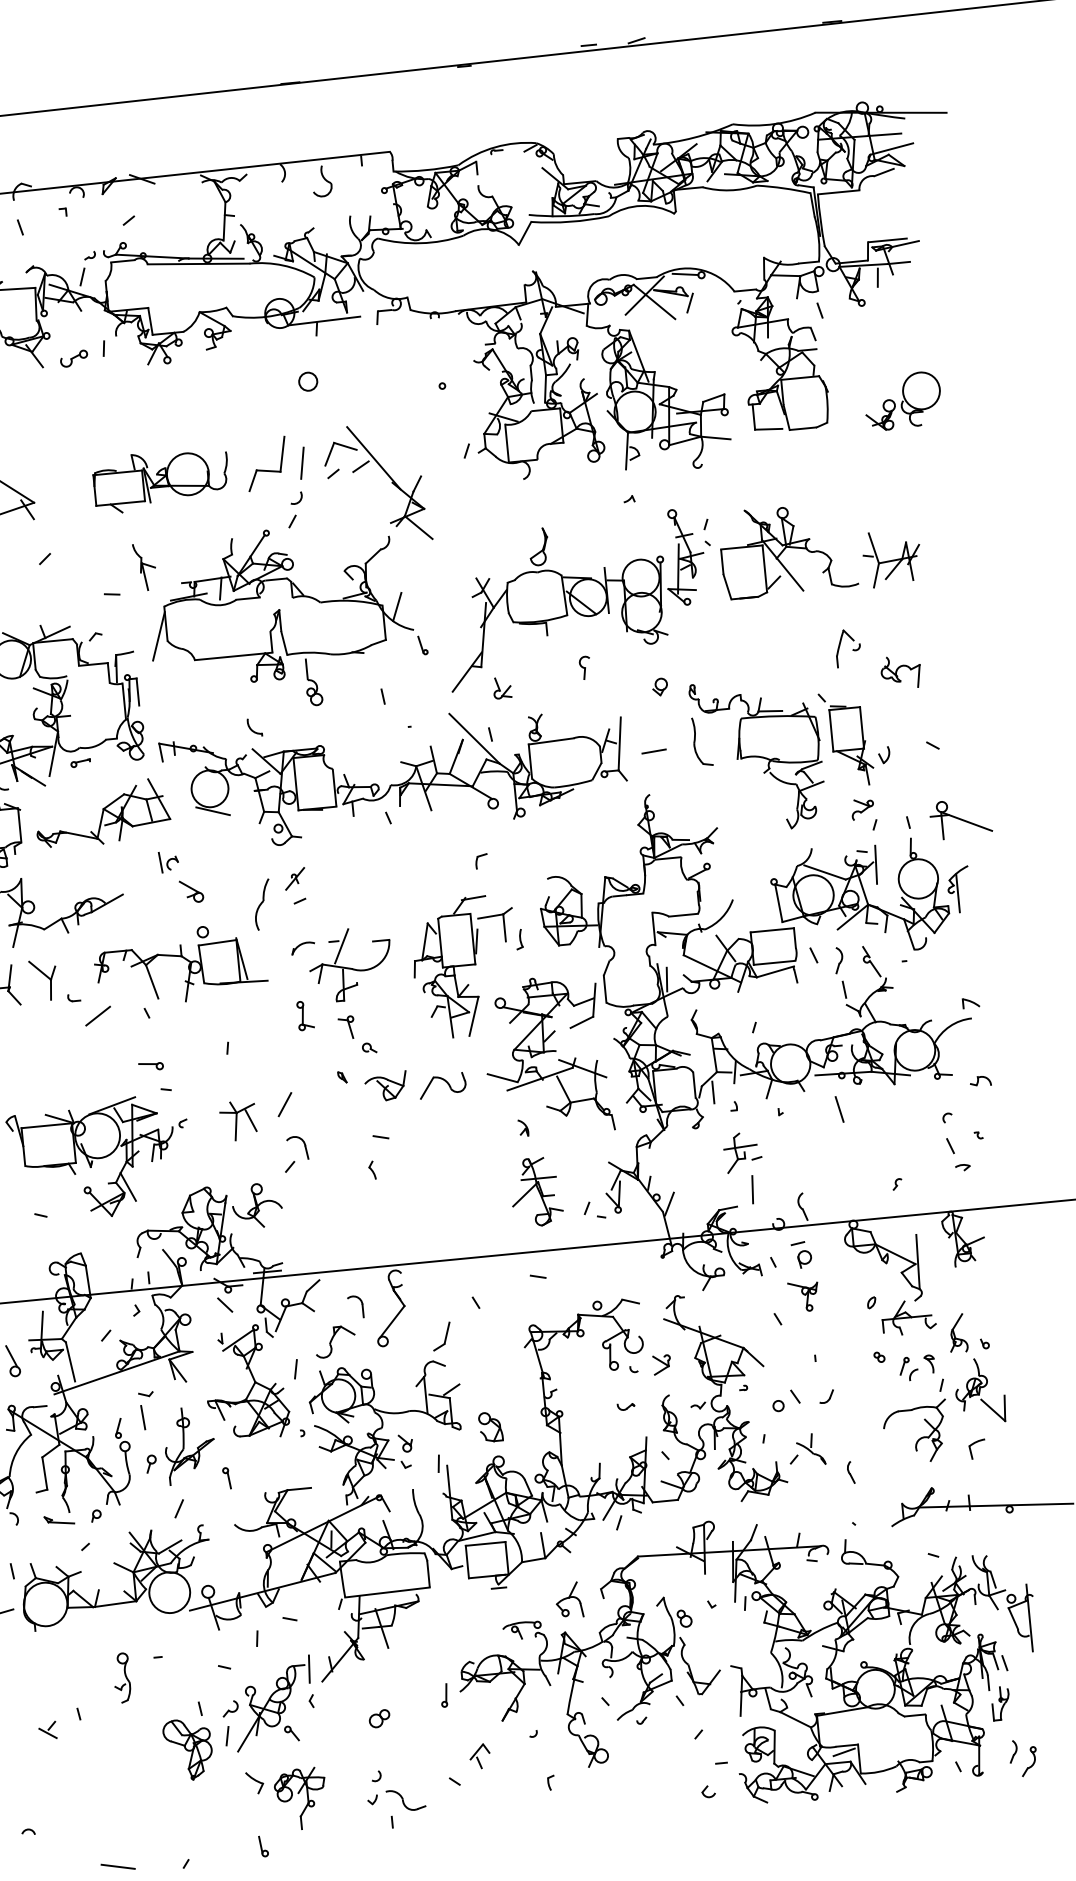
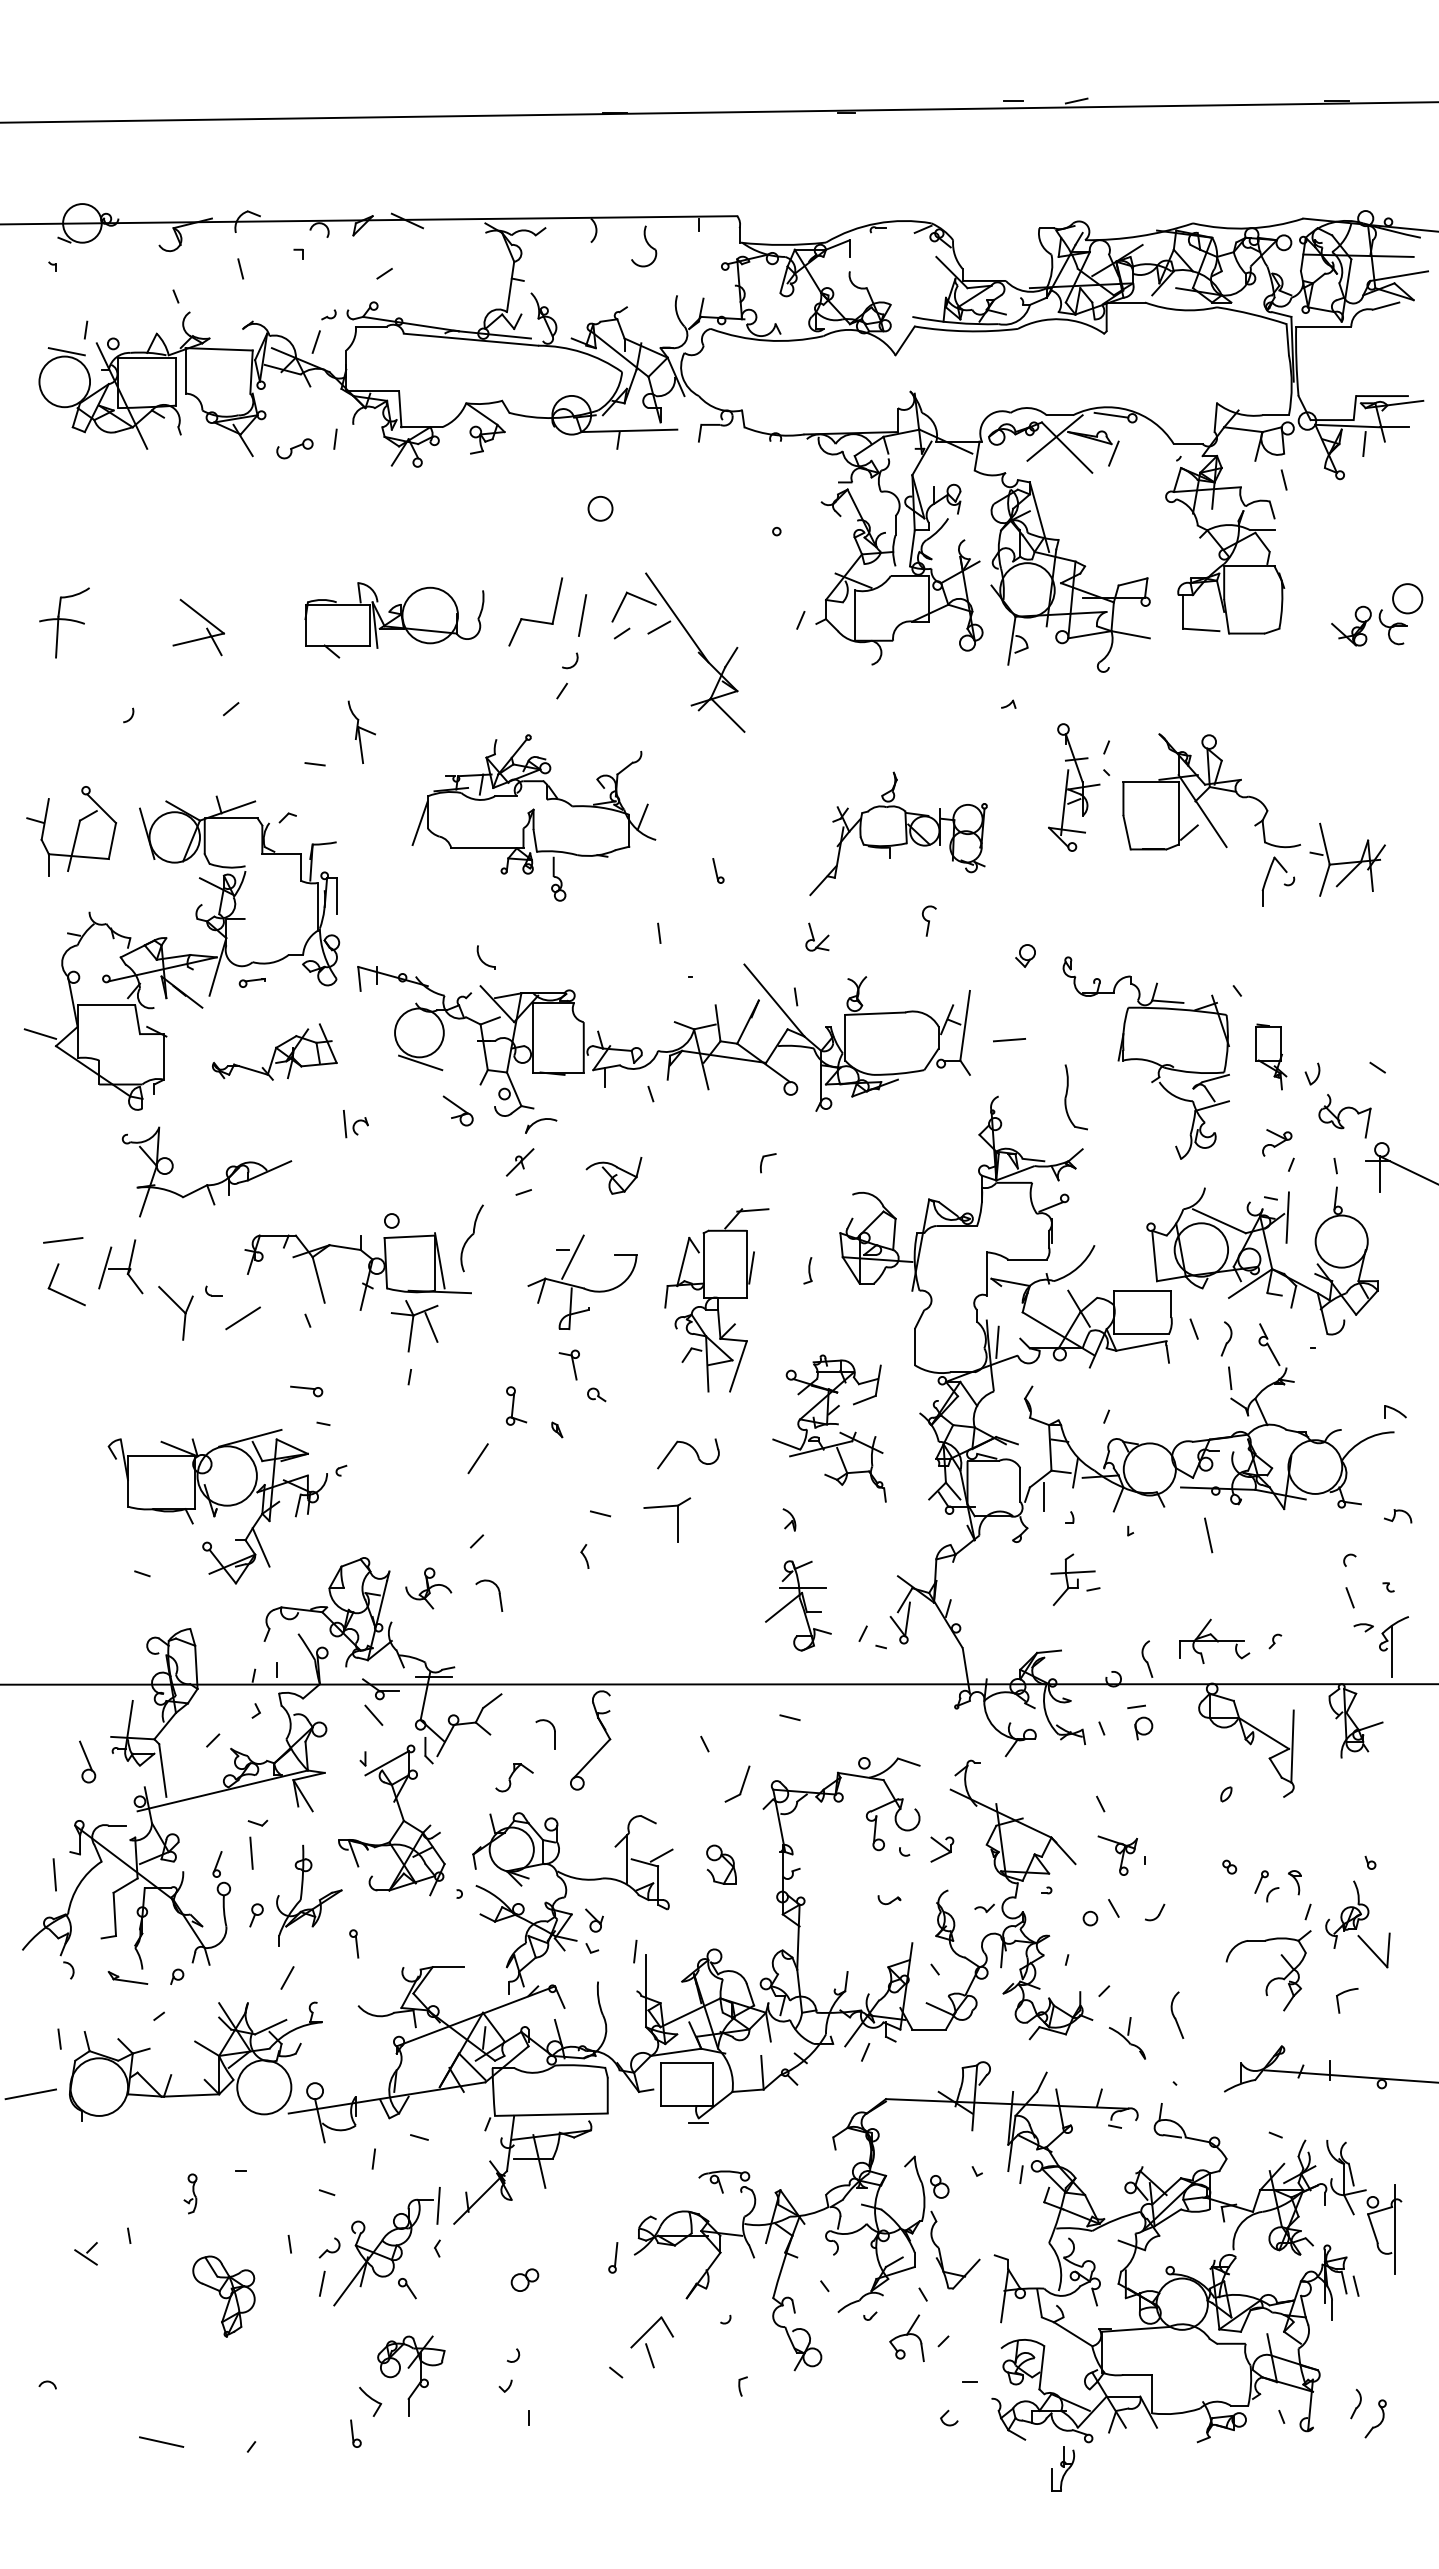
circle: (921, 390) -> (1407, 598), size x0.6
part: (891, 558) -> (1347, 859), moved
part: (555, 604) -> (898, 833), size x0.6
part: (280, 618) -> (533, 817), size x0.7
part: (848, 648) -> (1278, 881), moved
part: (900, 672) -> (1344, 1116), moved
part: (695, 740) -> (1067, 1095), moved
part: (852, 744) -> (1271, 1056), size x0.6
part: (102, 813) -> (274, 1051), size x0.7
part: (958, 889) -> (1393, 1646), moved
part: (191, 891) -> (457, 1110), moved
part: (262, 904) -> (471, 1238), moved
part: (503, 924) -> (677, 1519), moved
part: (303, 947) -> (541, 1125), moved
part: (46, 976) -> (179, 1308), moved
part: (305, 1015) -> (516, 1405), moved
part: (546, 1056) -> (829, 1428), size x0.7
part: (385, 1086) -> (613, 1175), moved
part: (238, 1121) -> (414, 1326), moved
part: (304, 1146) -> (498, 1594), moved
line: (752, 1189) -> (1083, 1630), removed
line: (669, 1204) -> (972, 1638), removed
part: (257, 1205) -> (428, 1588), size x0.7
part: (803, 1296) -> (1117, 1855), moved
part: (908, 1316) -> (1214, 1640), moved
part: (958, 1333) -> (1336, 1845), removed
part: (441, 1335) -> (737, 1783), moved
part: (335, 1341) -> (514, 1777), size x0.7
line: (295, 1369) -> (458, 1808), removed
part: (490, 1426) -> (721, 1864), moved
part: (810, 1449) -> (1126, 2038), moved
part: (851, 1472) -> (1177, 2015), size x1.6
part: (568, 1599) -> (906, 2337), moved
part: (121, 1677) -> (190, 2193), size x0.6
part: (1000, 1703) -> (1062, 2468), moved
part: (188, 1749) -> (223, 2296), moved
line: (843, 1751) -> (1132, 2382), removed
part: (480, 1756) -> (652, 2342), size x1.6
part: (254, 1782) -> (370, 2401), moved
part: (406, 1799) -> (549, 2390), removed

